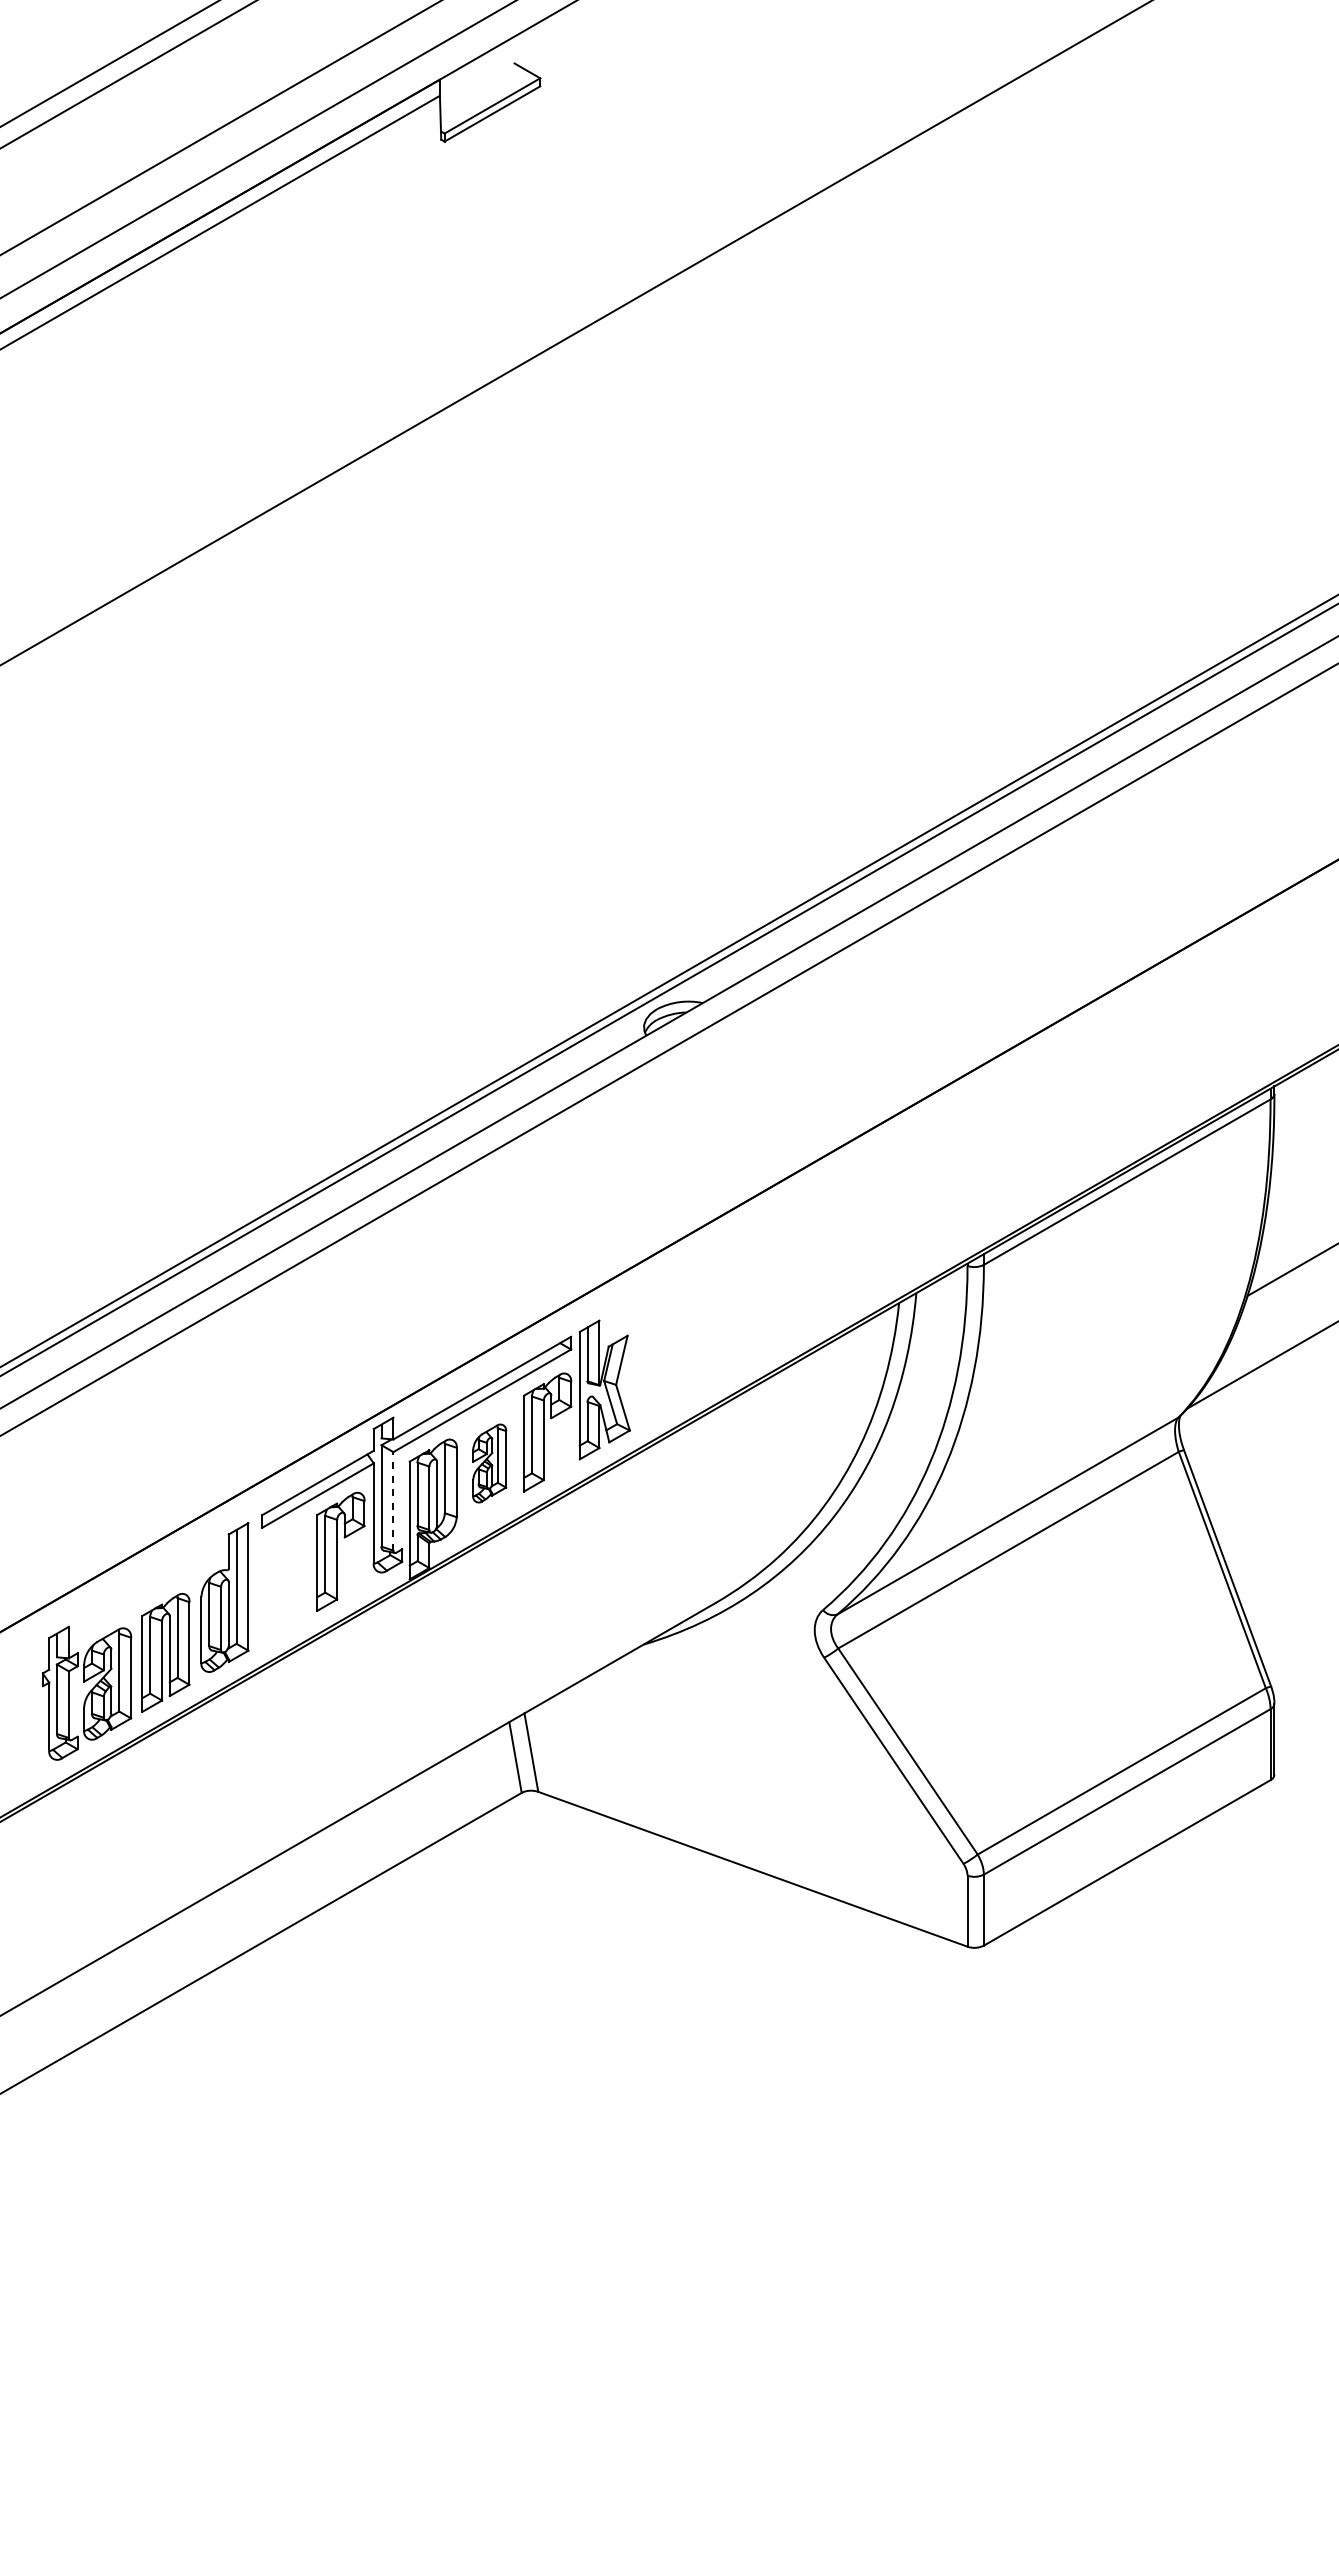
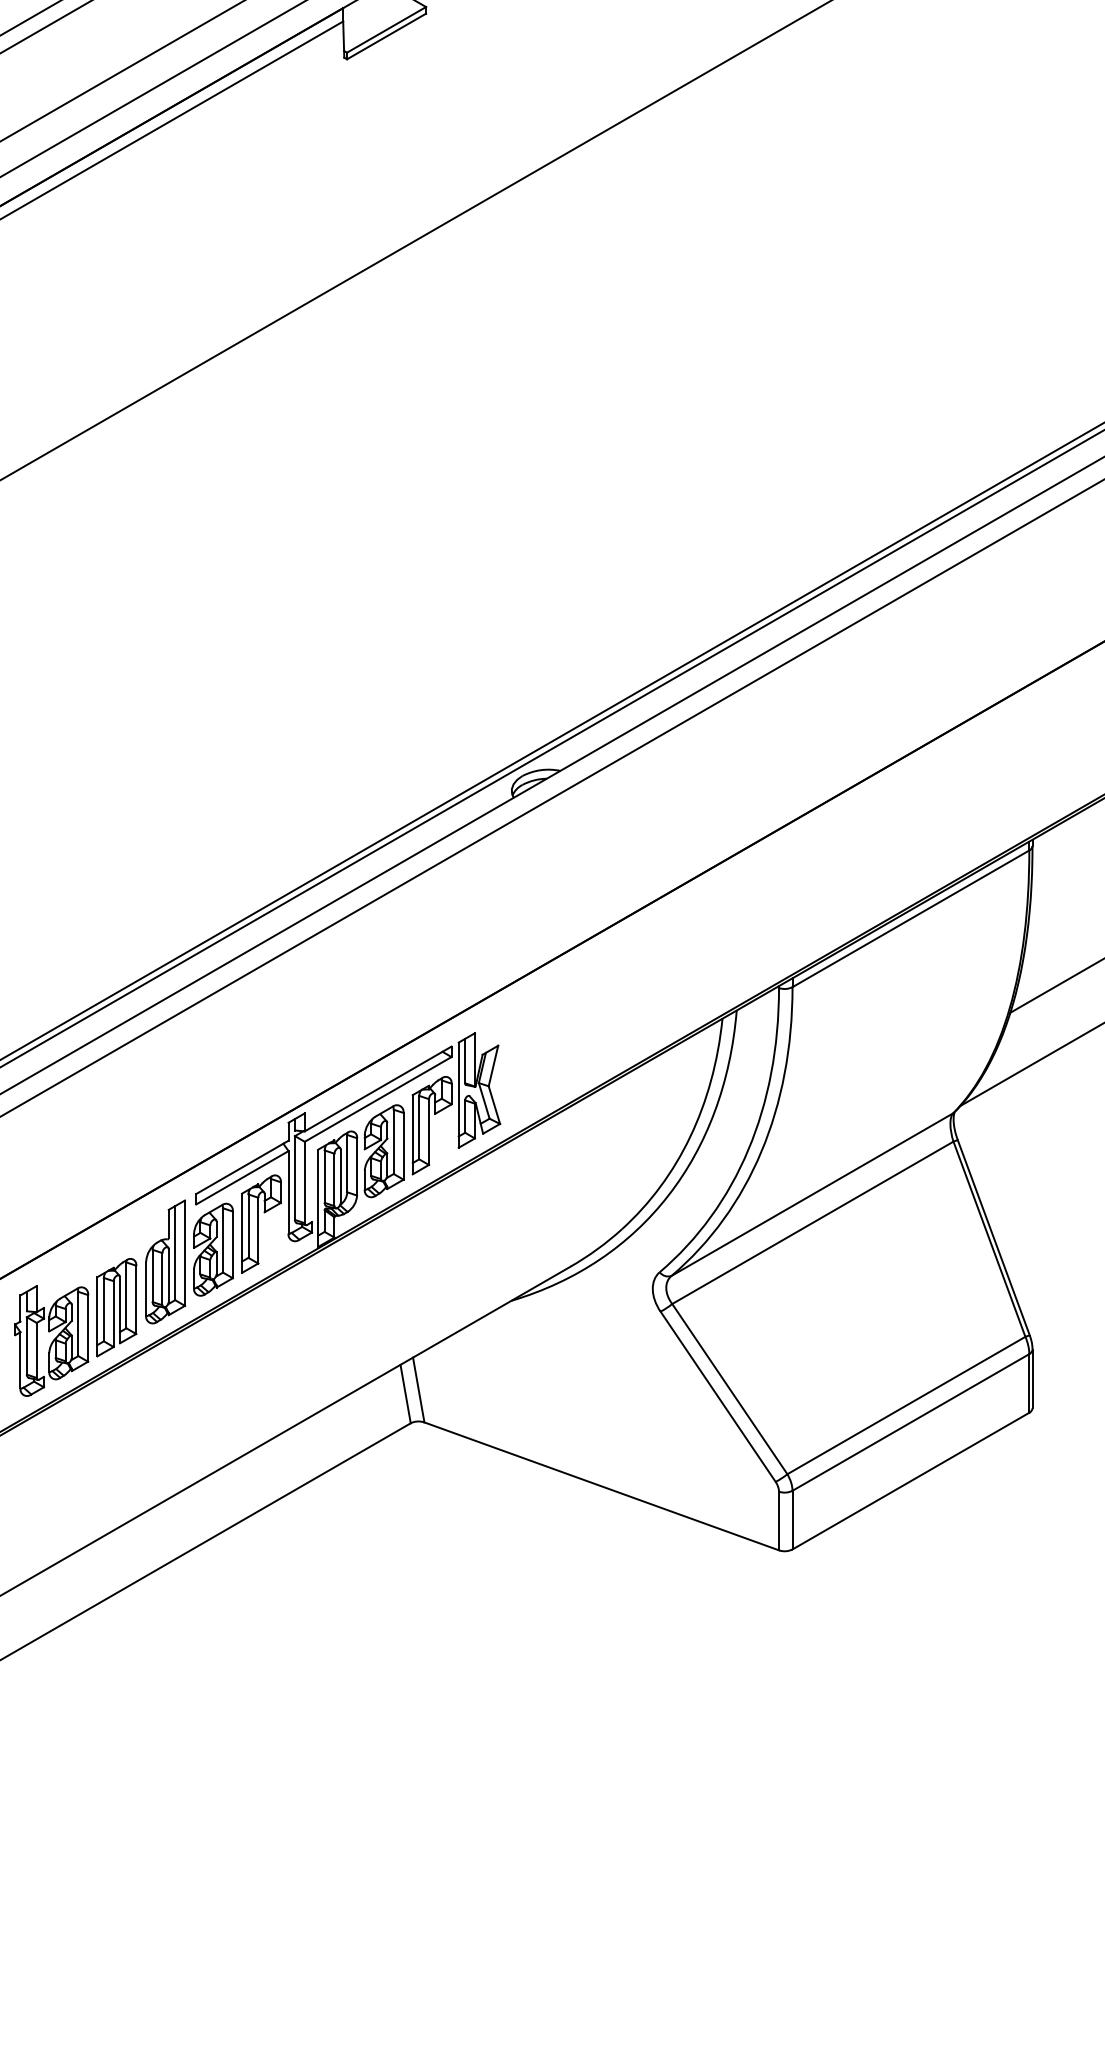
part: (489, 1463) -> (384, 1151), size x1.43
line: (393, 1500) -> (304, 1181), dashed -> solid
part: (282, 1582) -> (213, 1249), added

